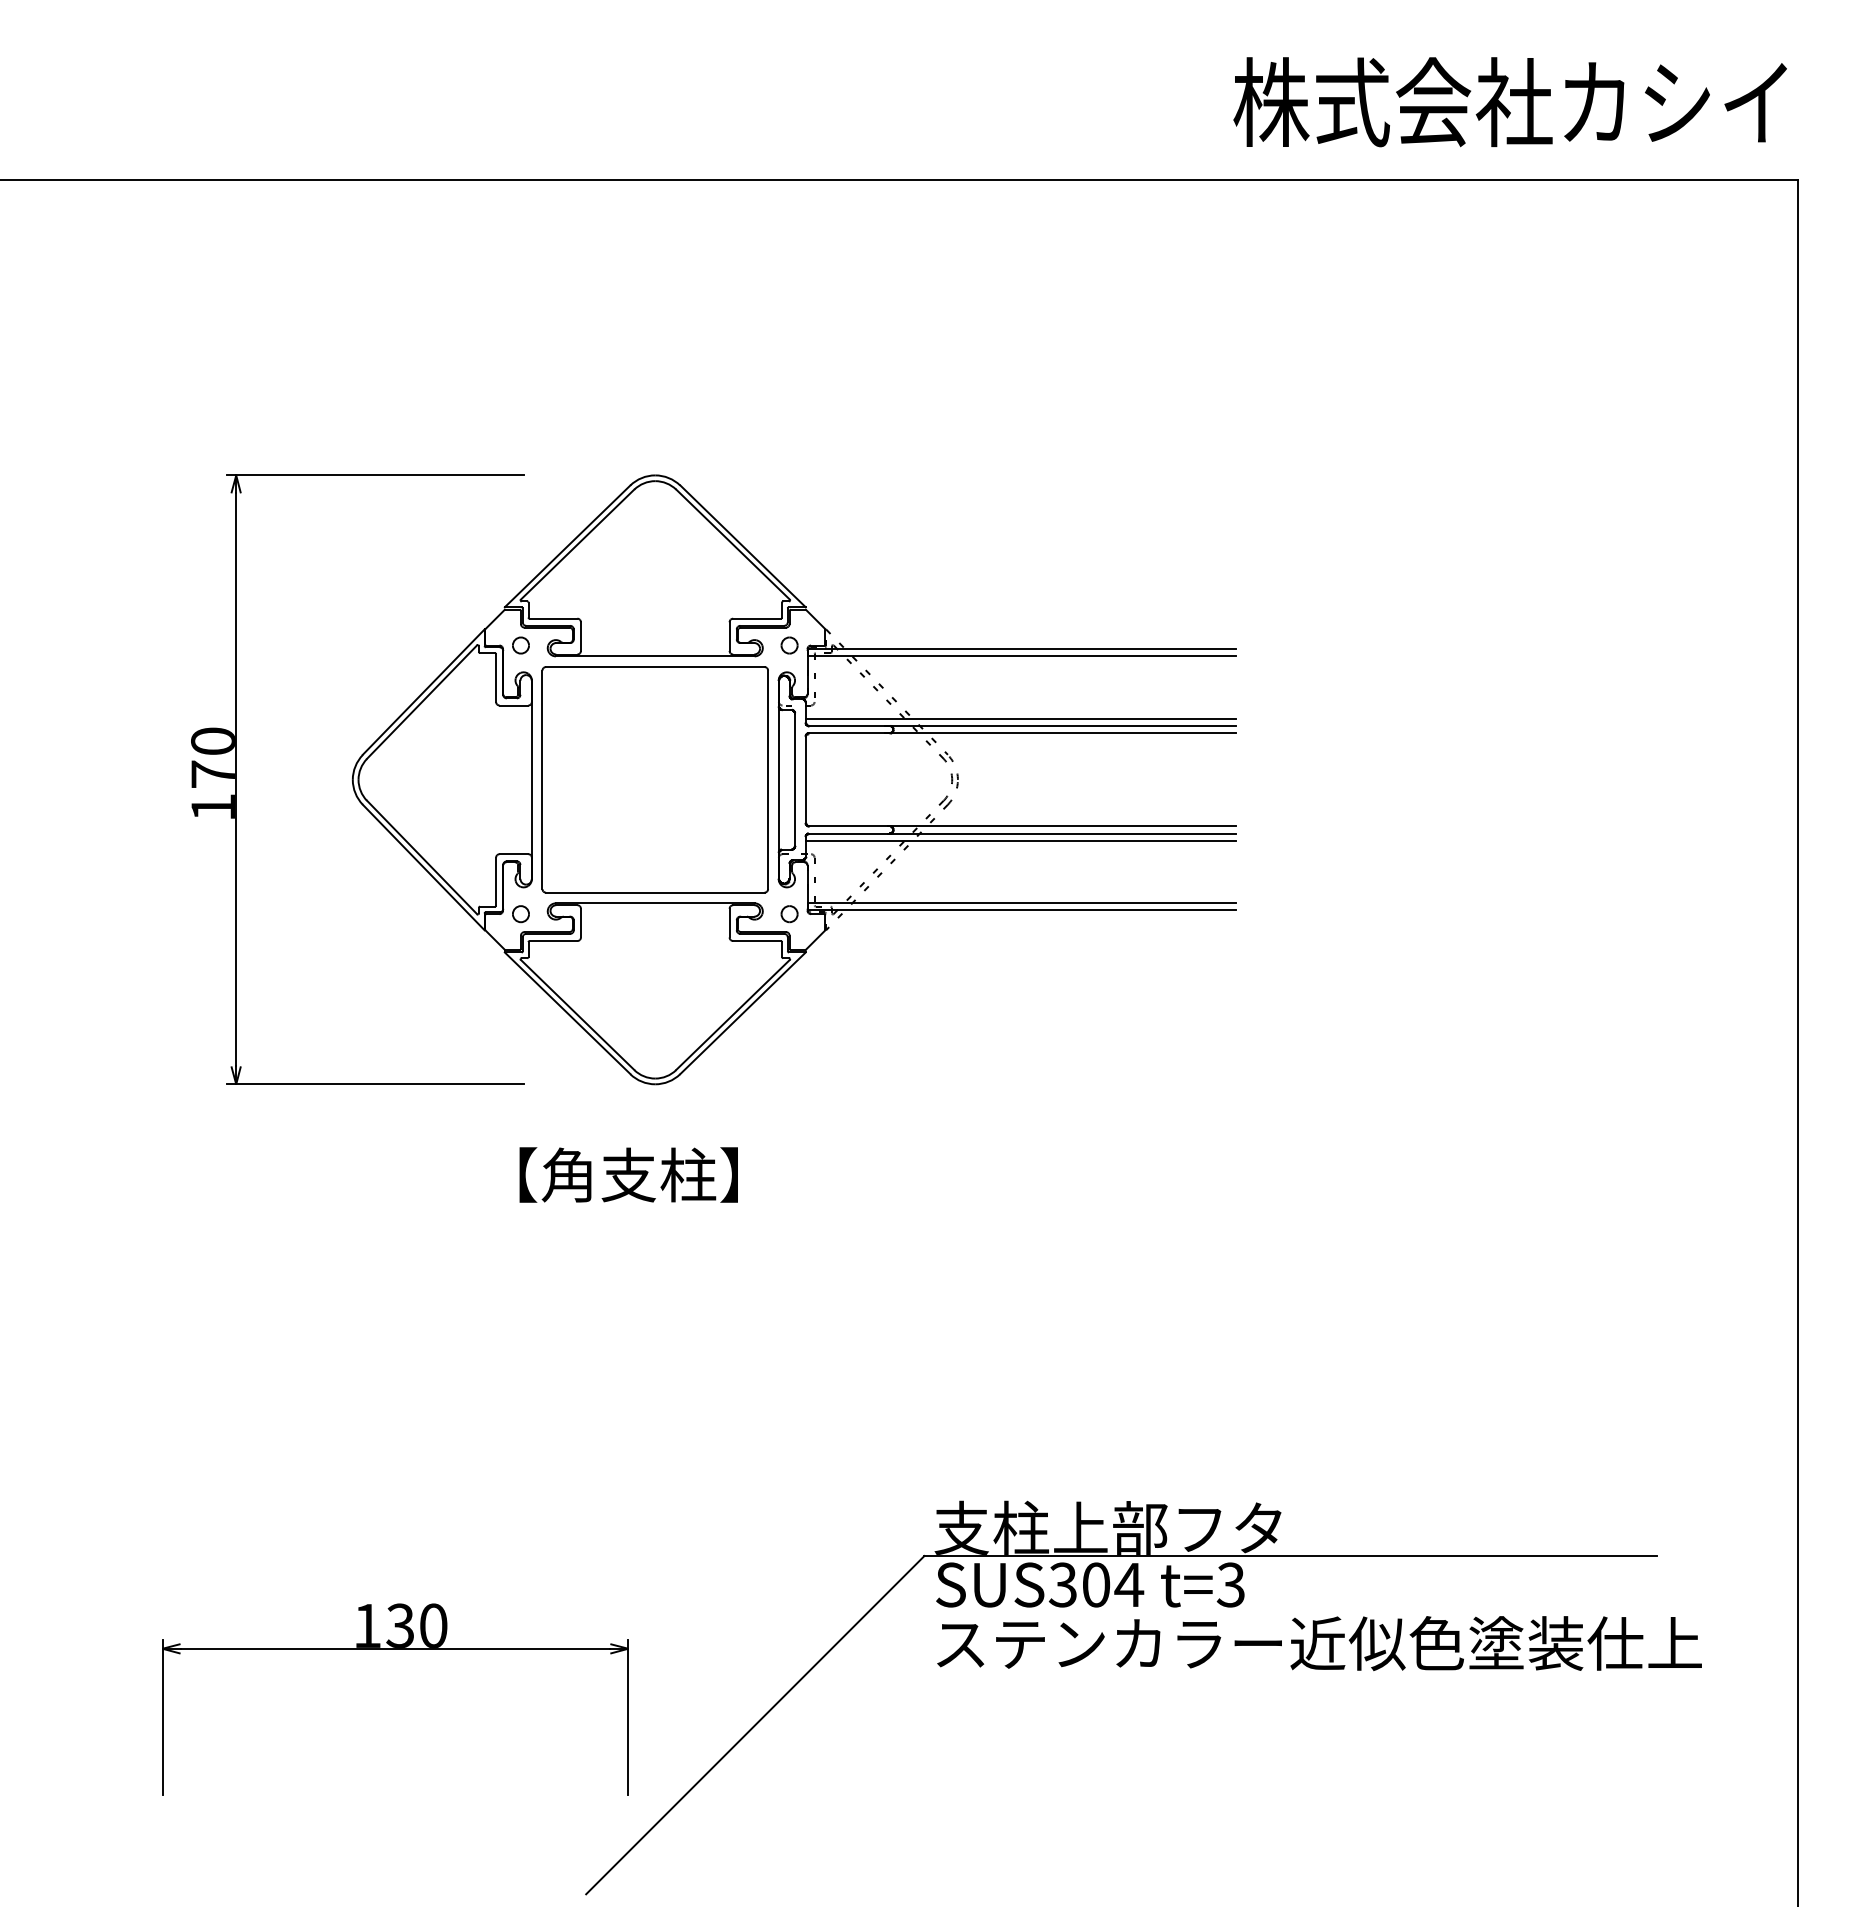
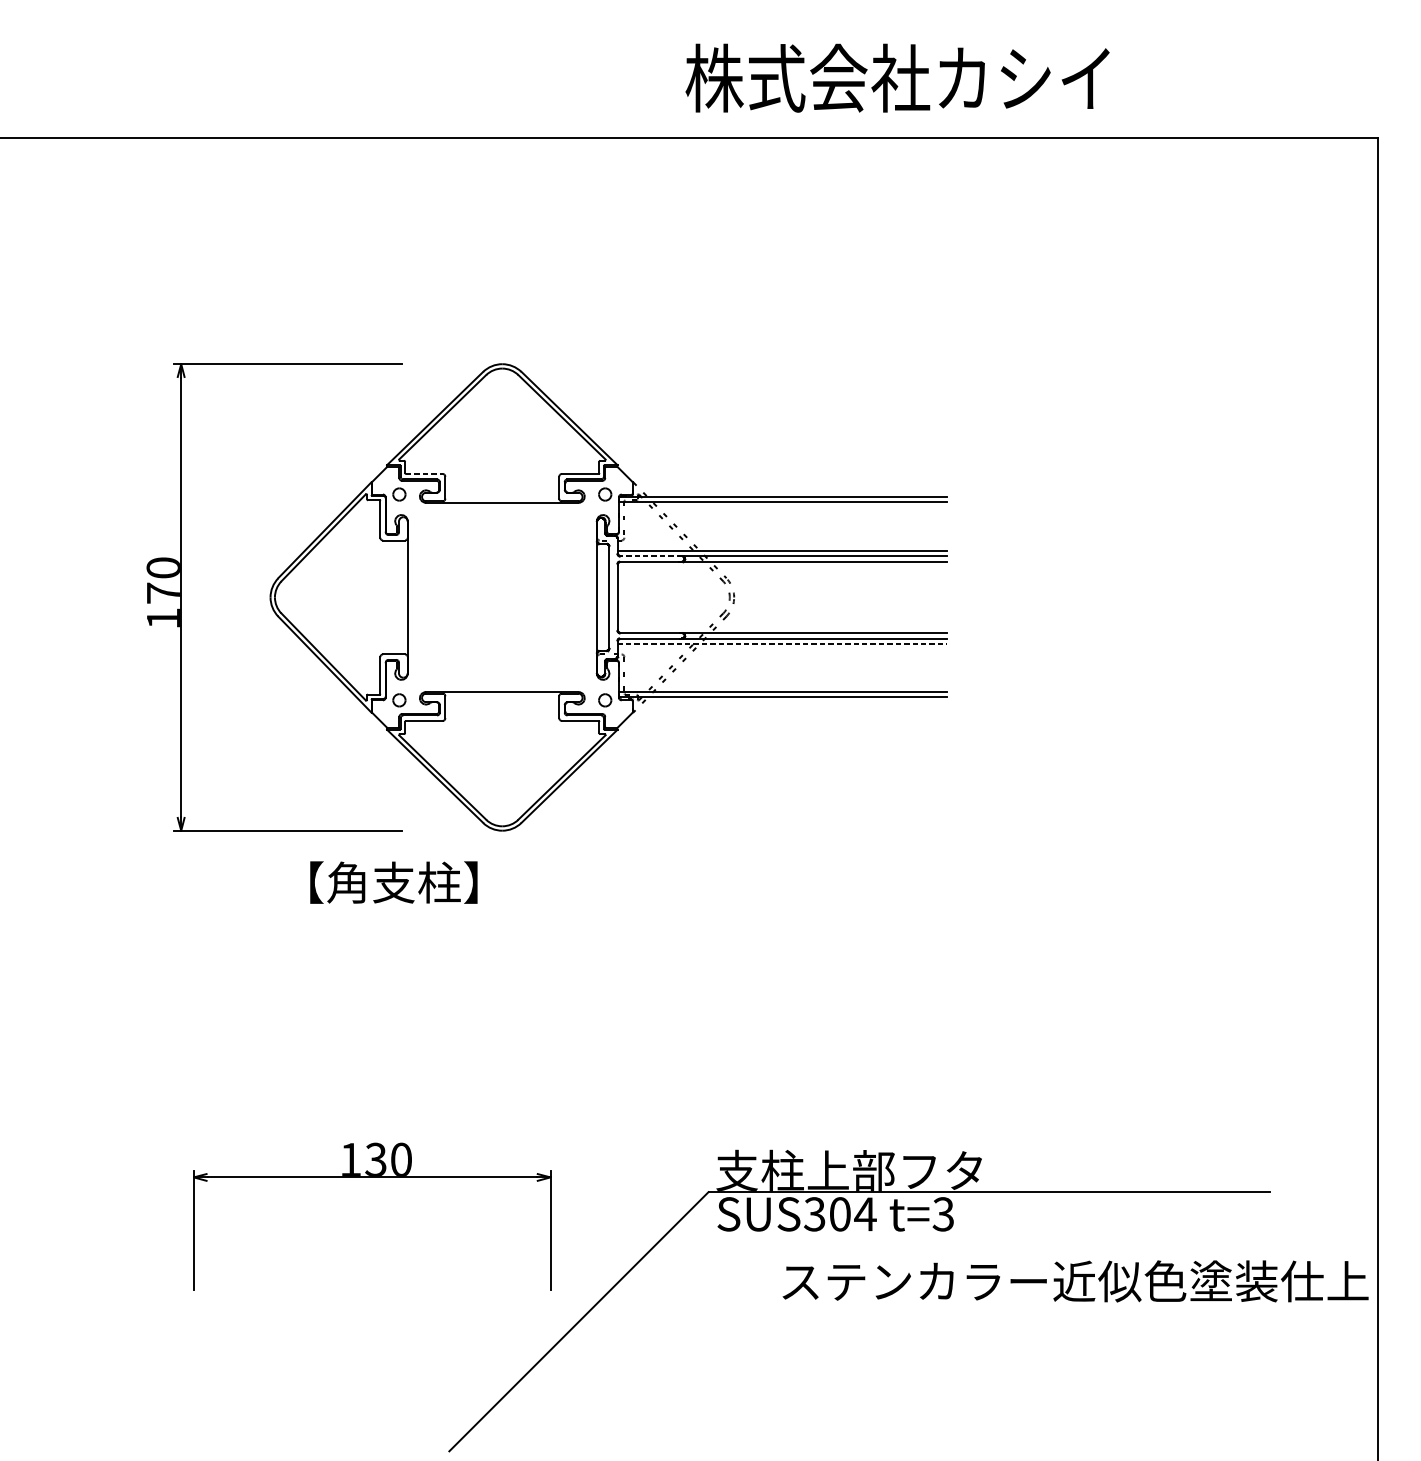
text: (1509, 102) -> (897, 78), moved
line: (553, 618) -> (424, 473), solid -> dashed
line: (849, 726) -> (651, 556), solid -> dashed
part: (654, 779) -> (501, 597), removed
line: (1020, 840) -> (782, 643), solid -> dashed
text: (628, 1174) -> (393, 882), moved
text: (1319, 1643) -> (1075, 1281), moved
part: (395, 1649) -> (372, 1177), moved

